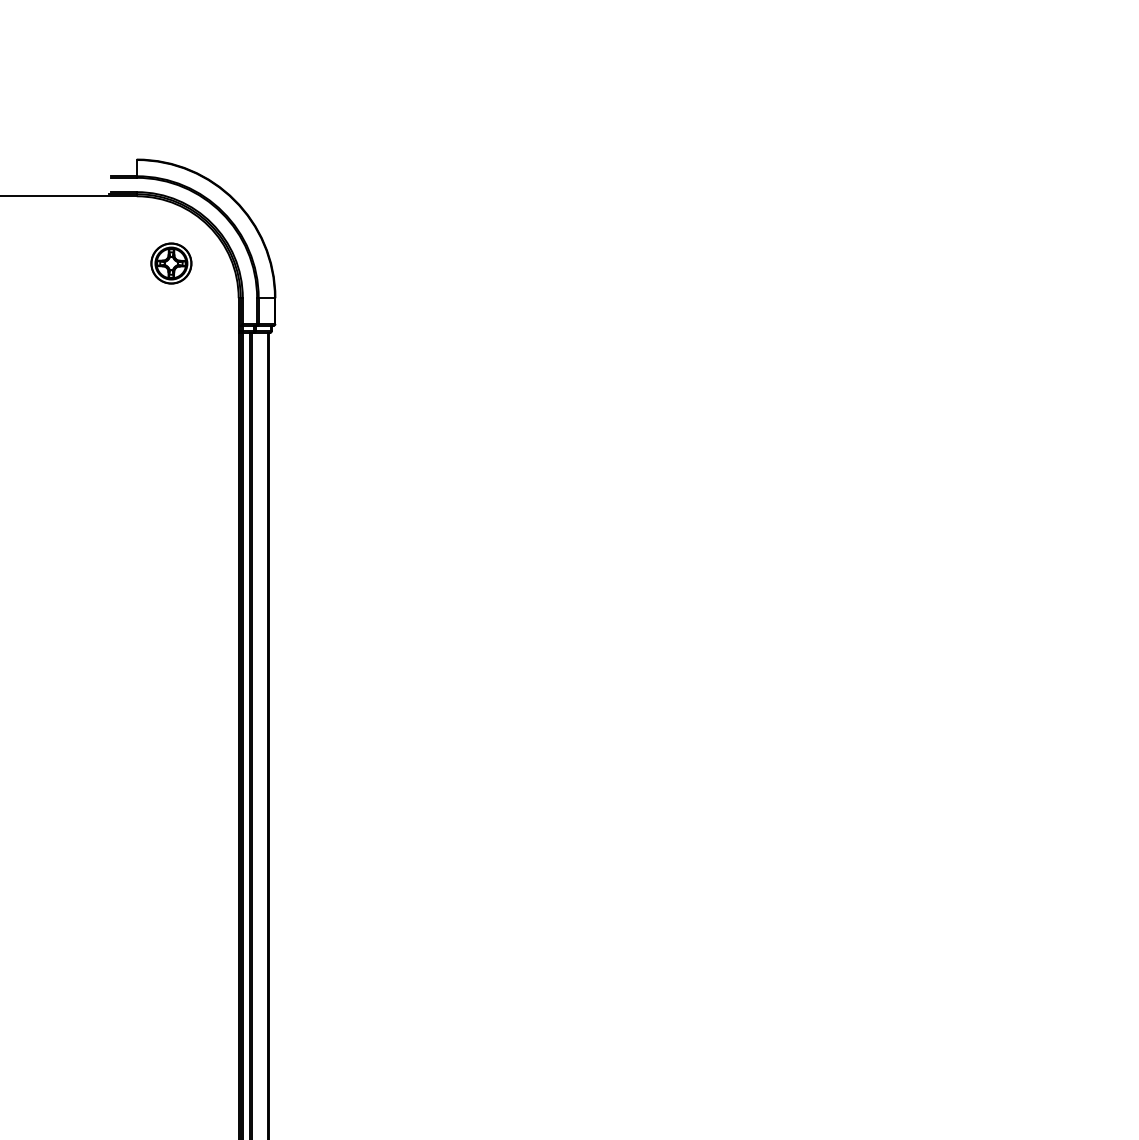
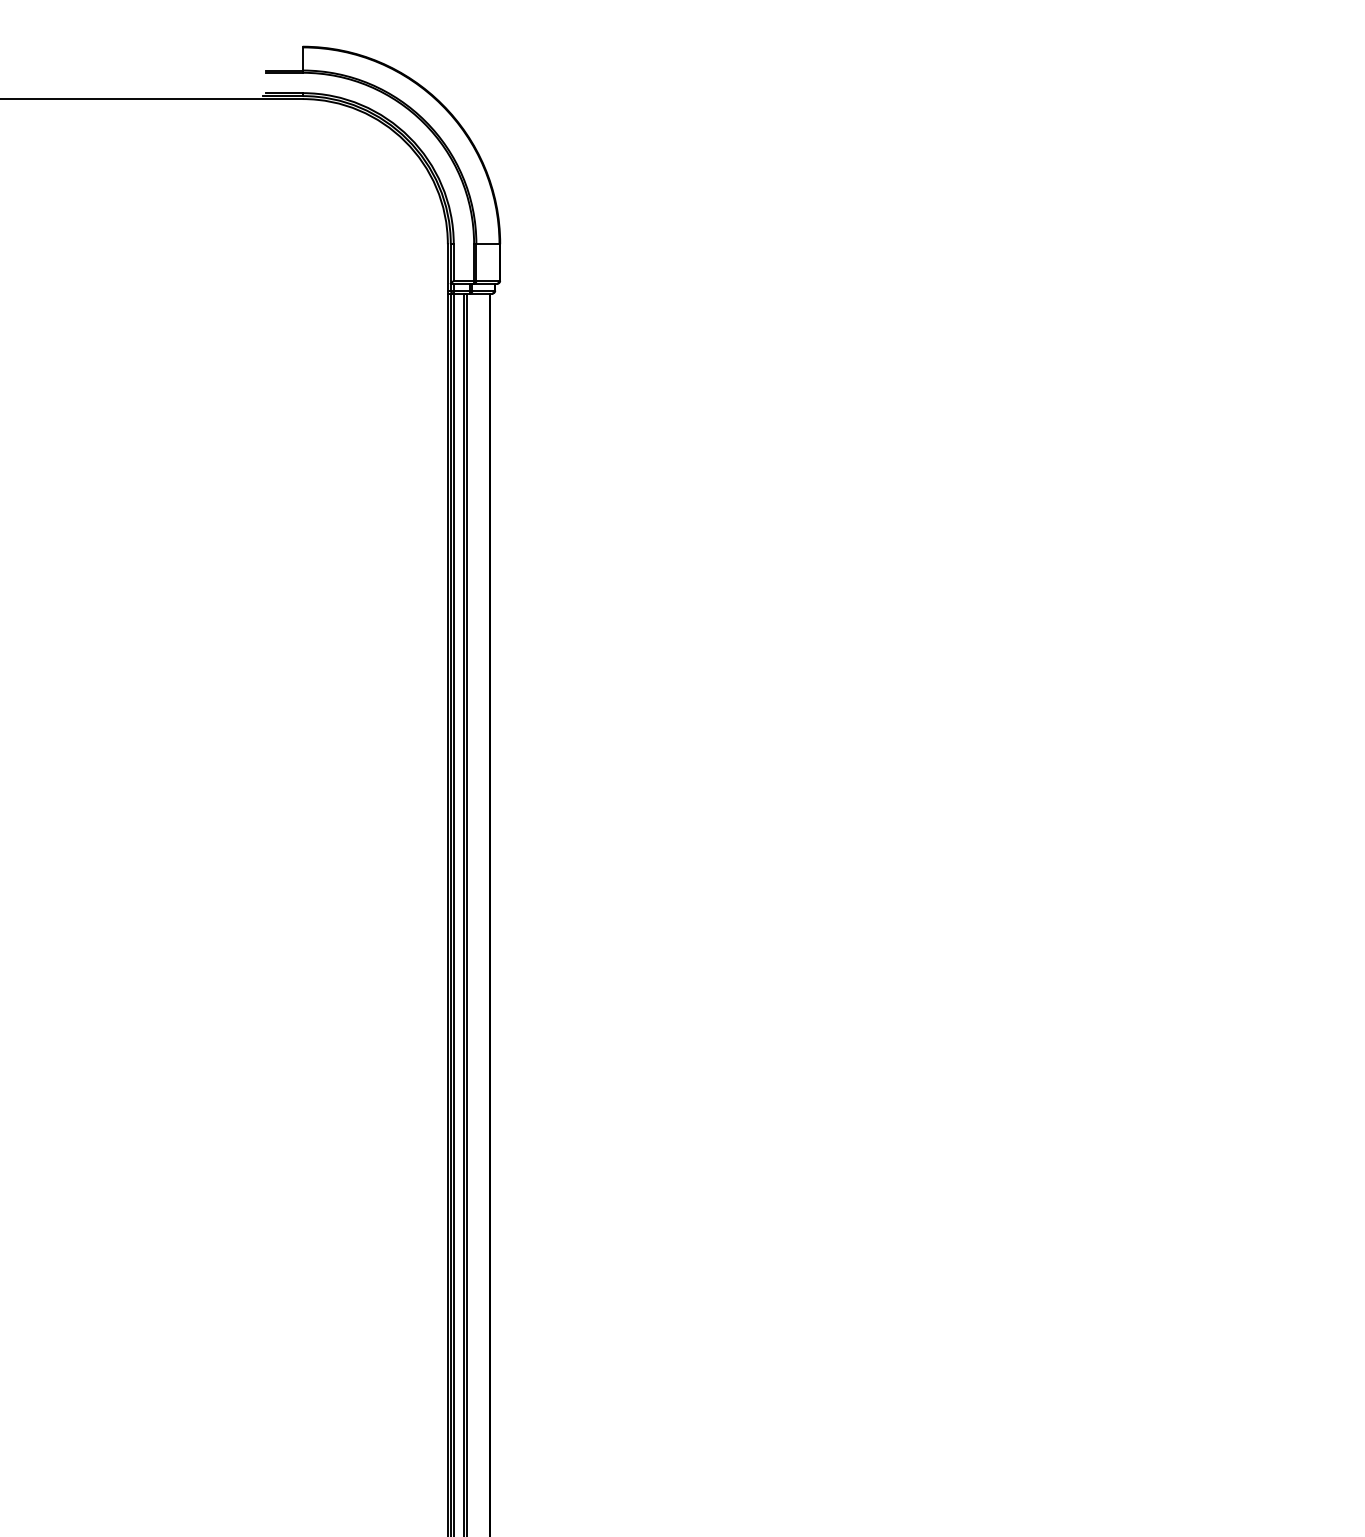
part: (171, 263) -> (352, 194), removed

